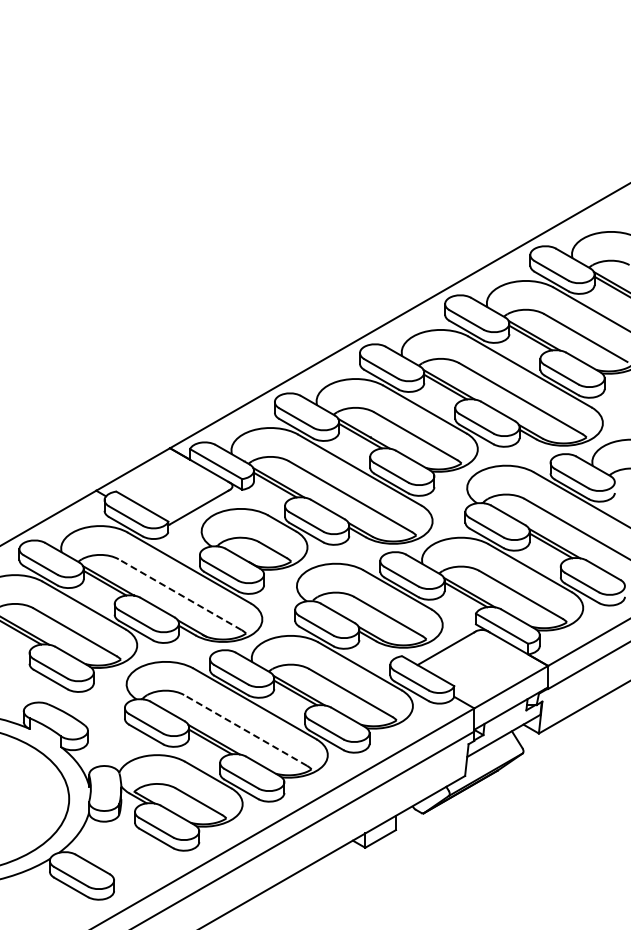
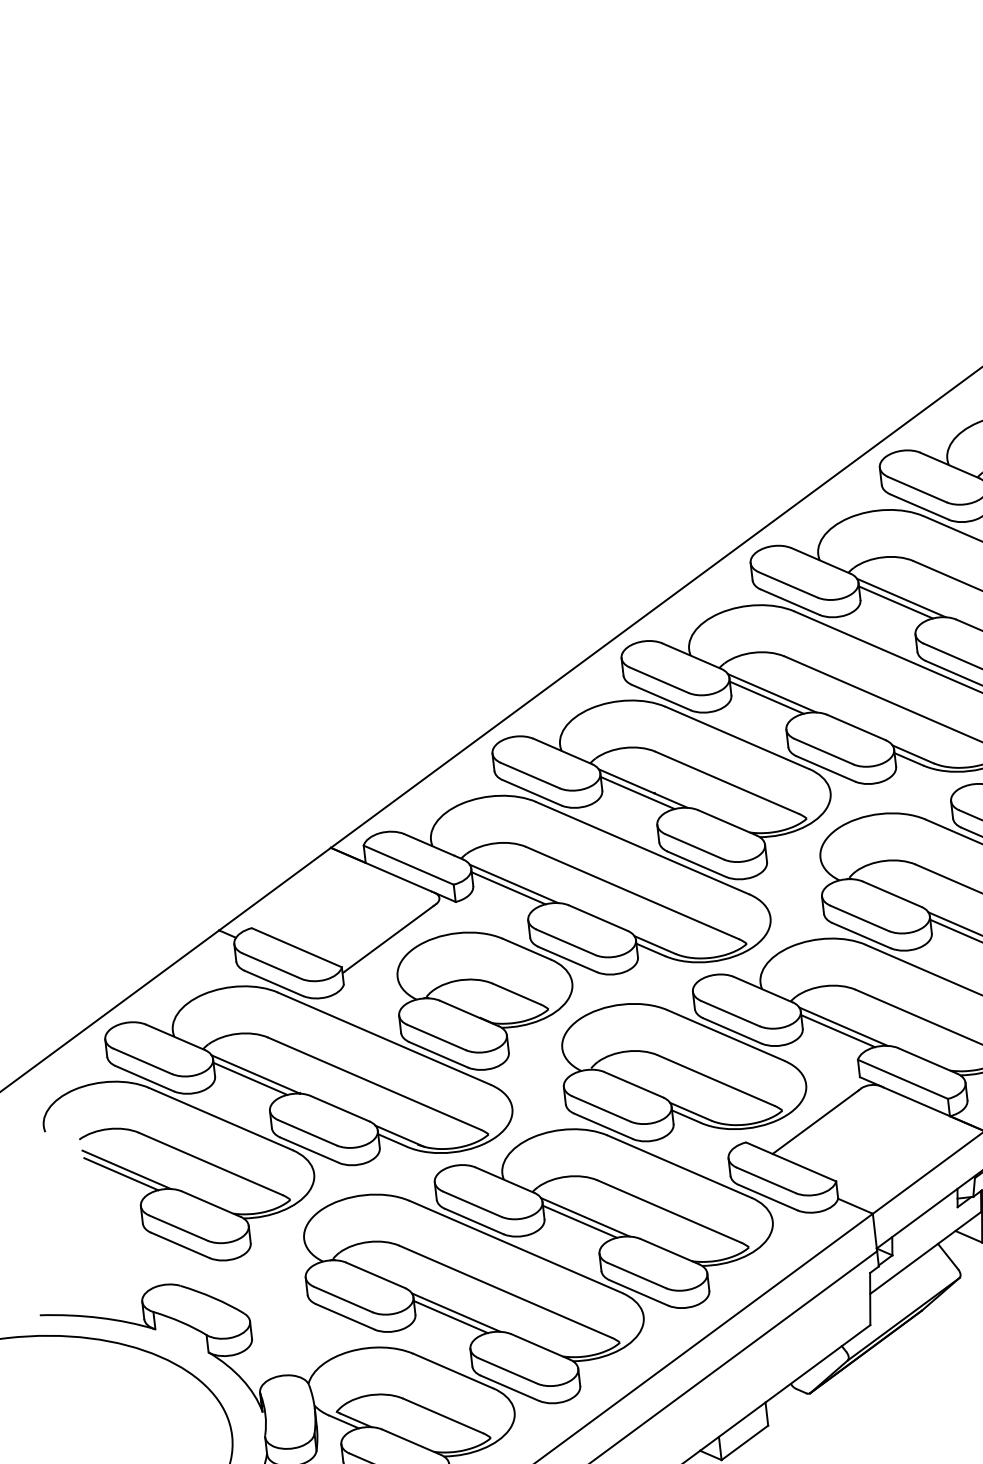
line: (180, 594) -> (374, 1083), dashed -> solid
line: (245, 730) -> (505, 1291), dashed -> solid

